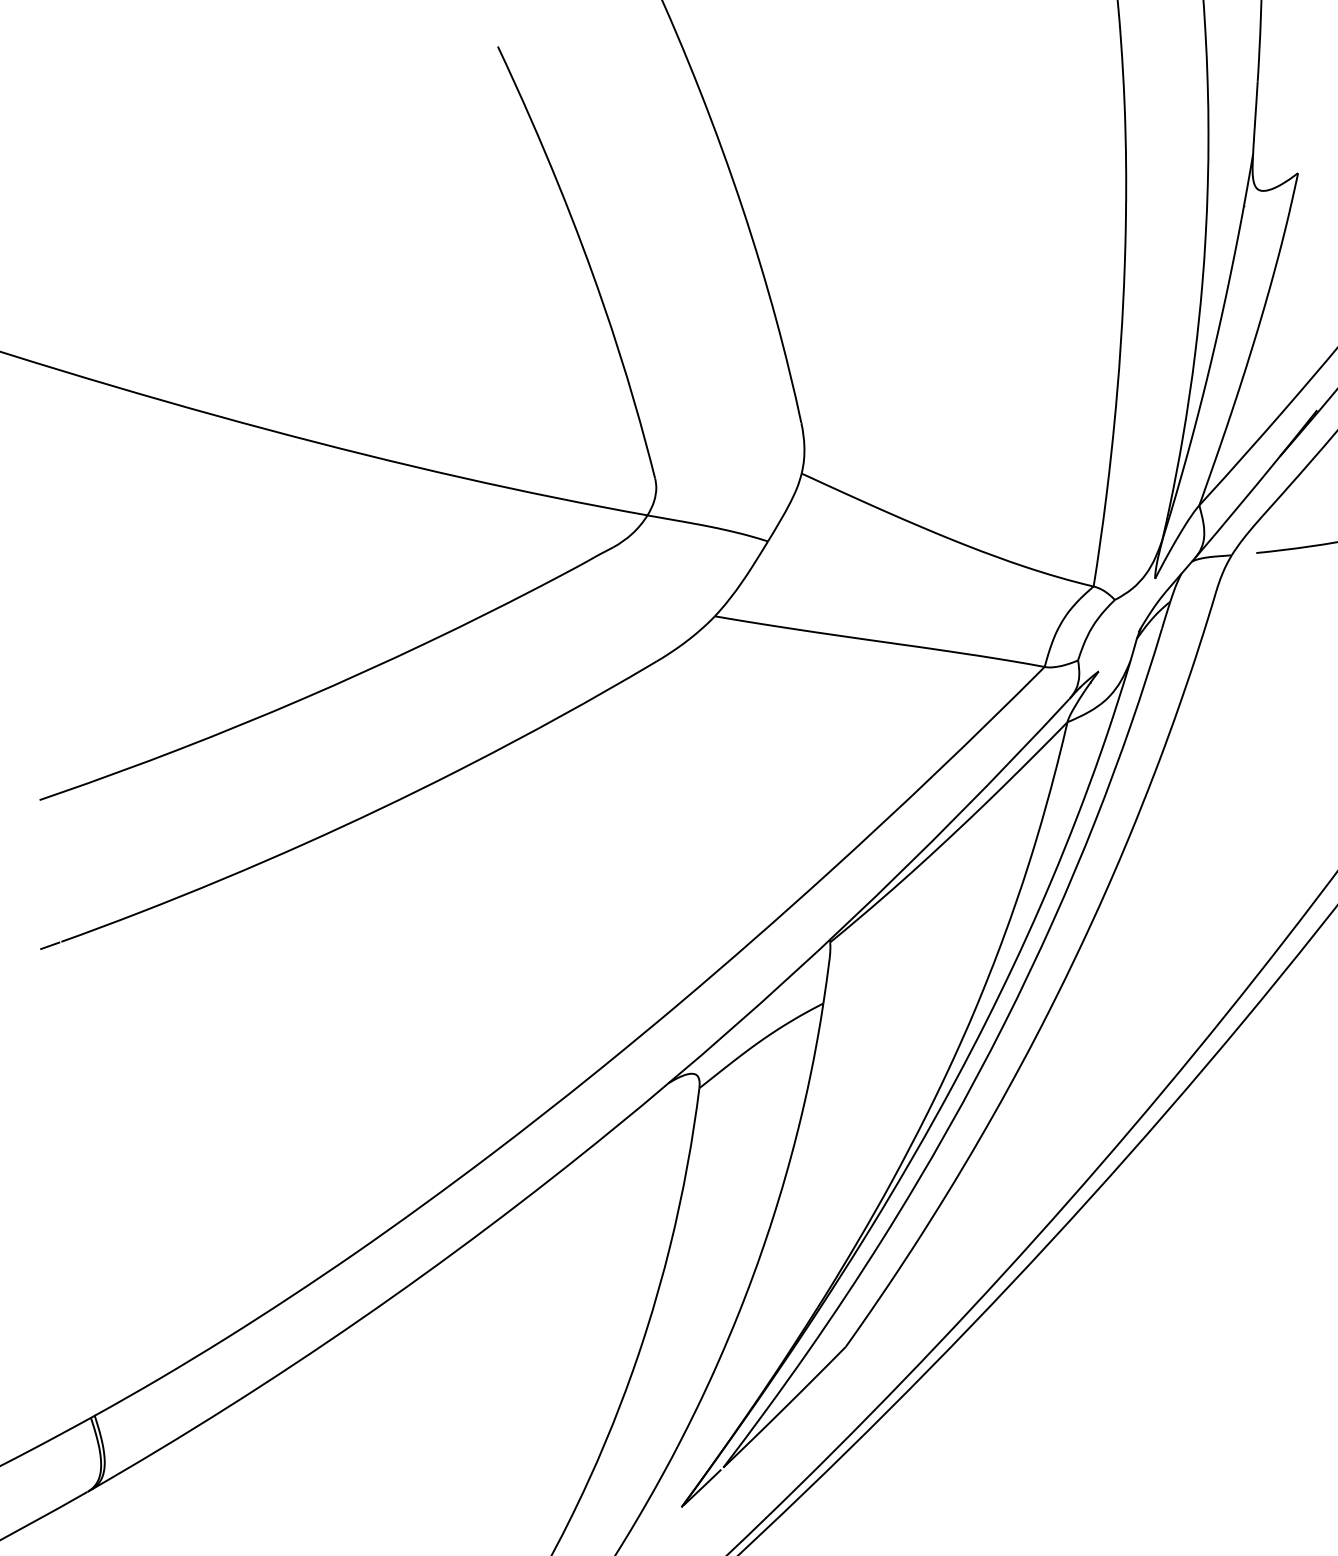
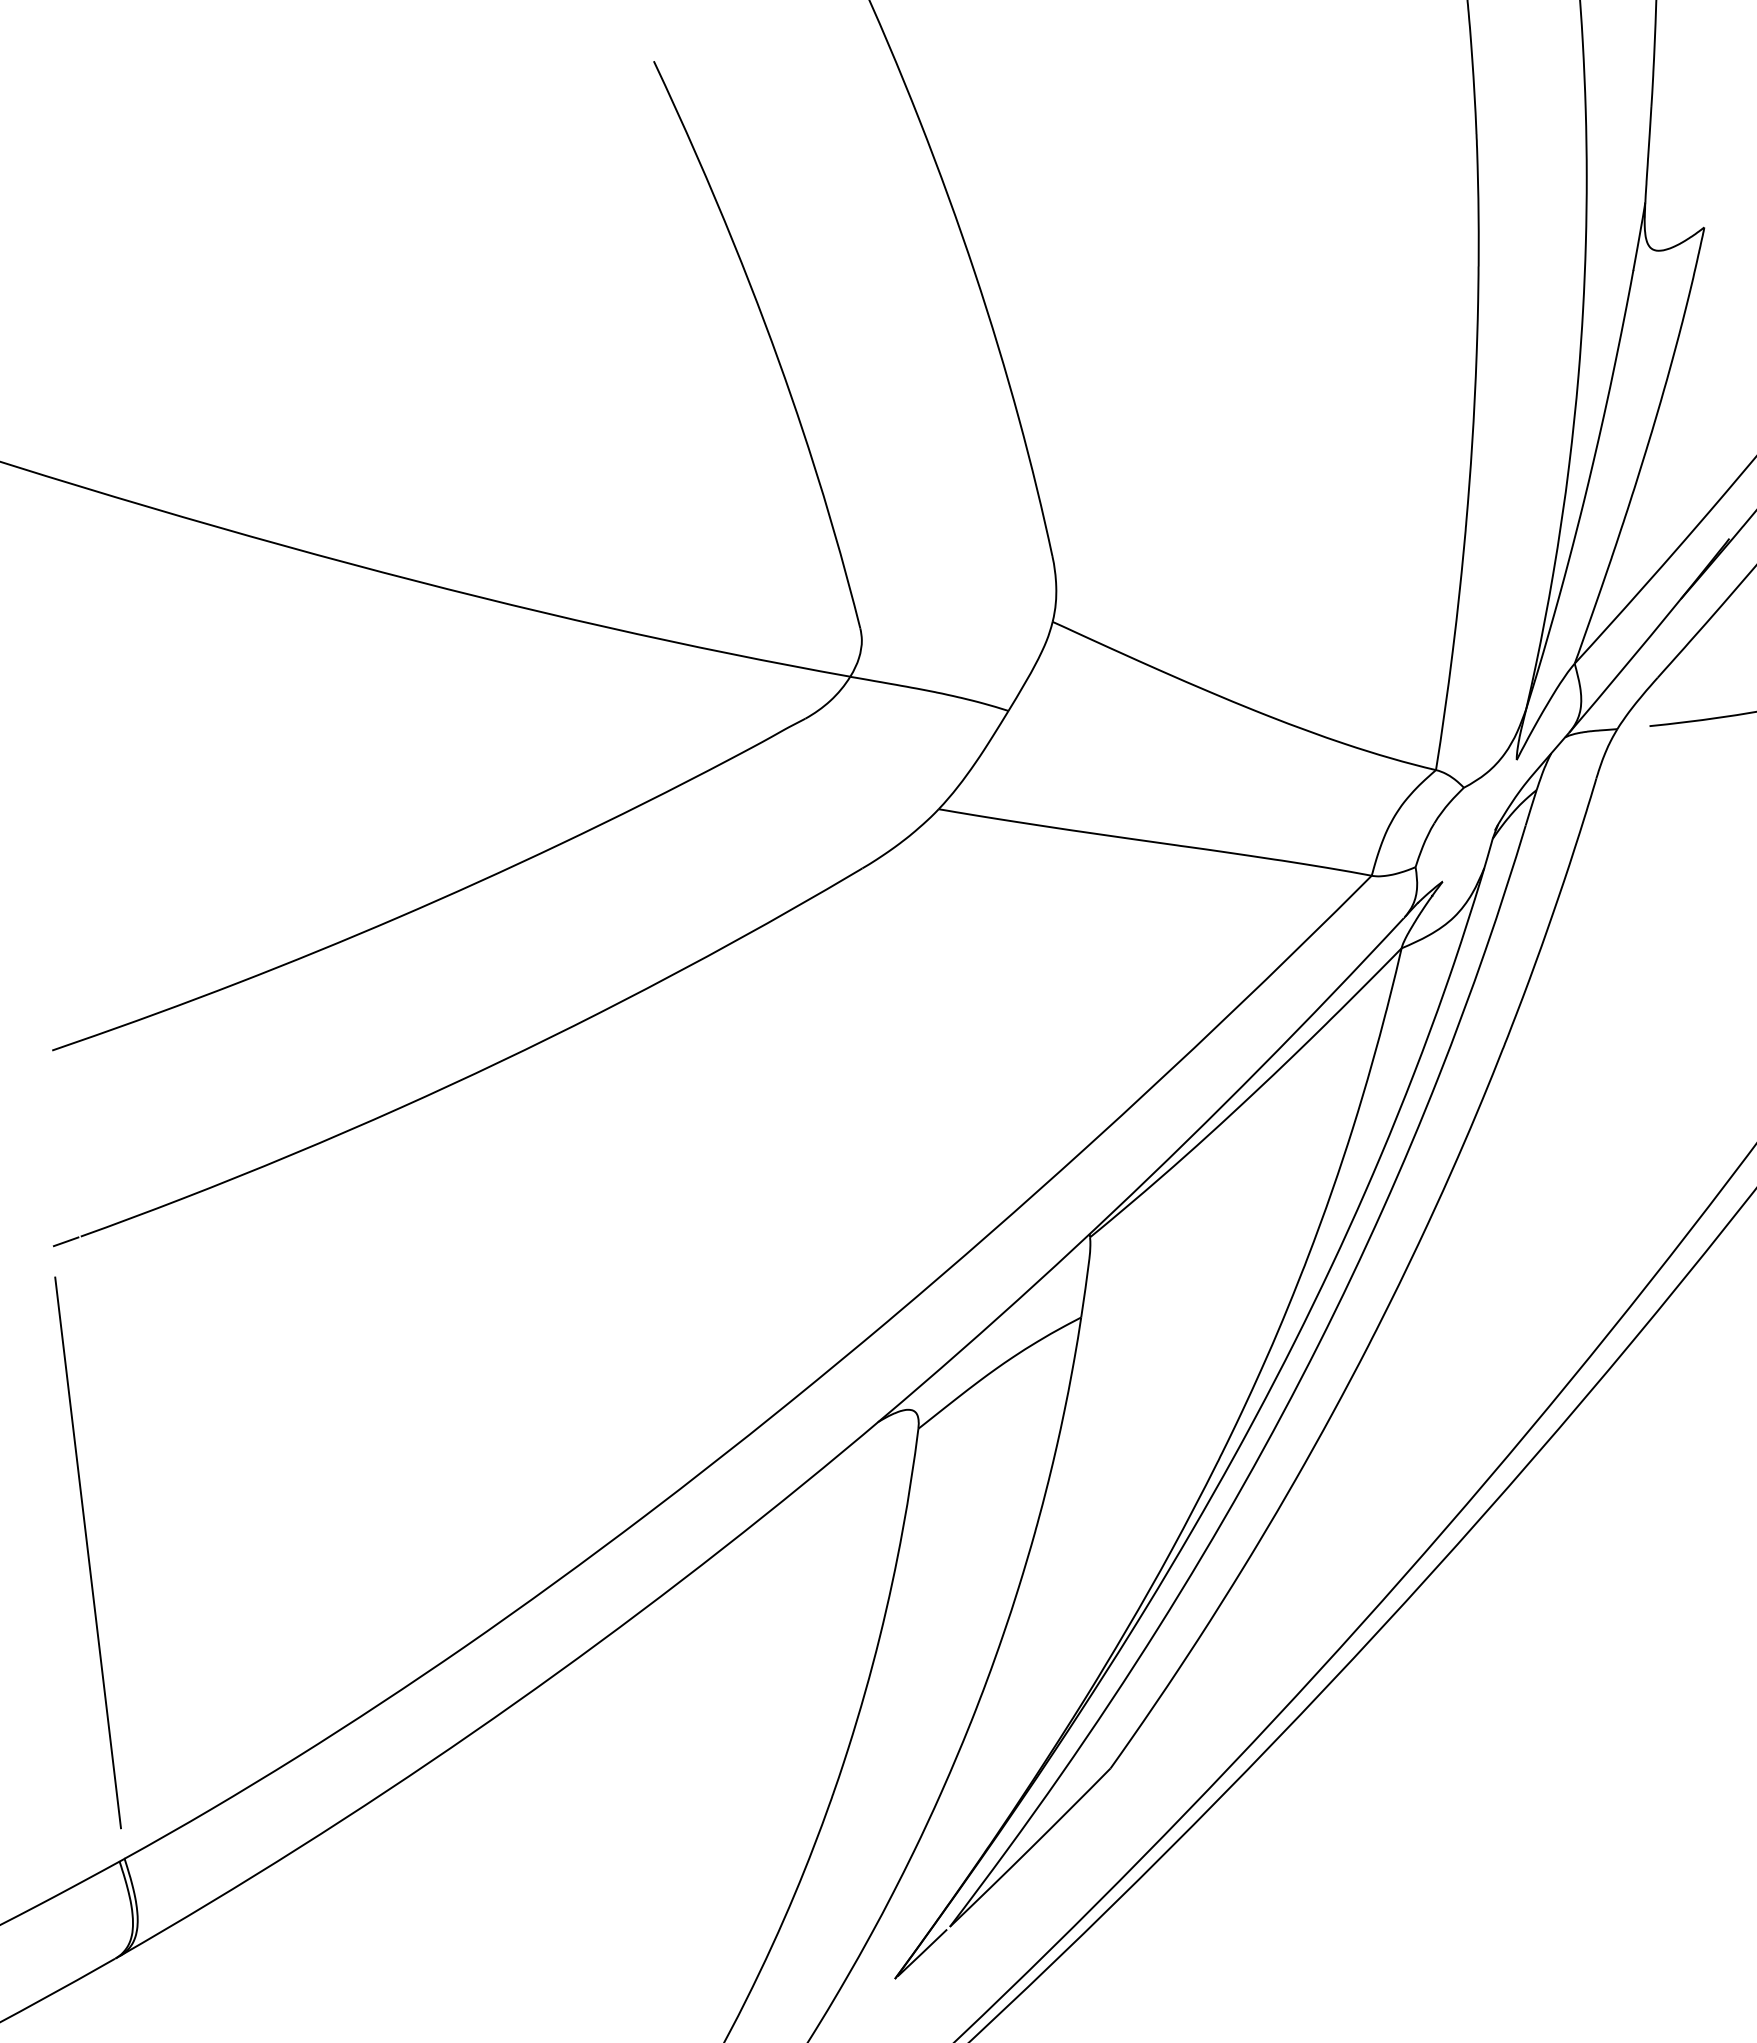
line: (66, 1182) -> (87, 1552), added

